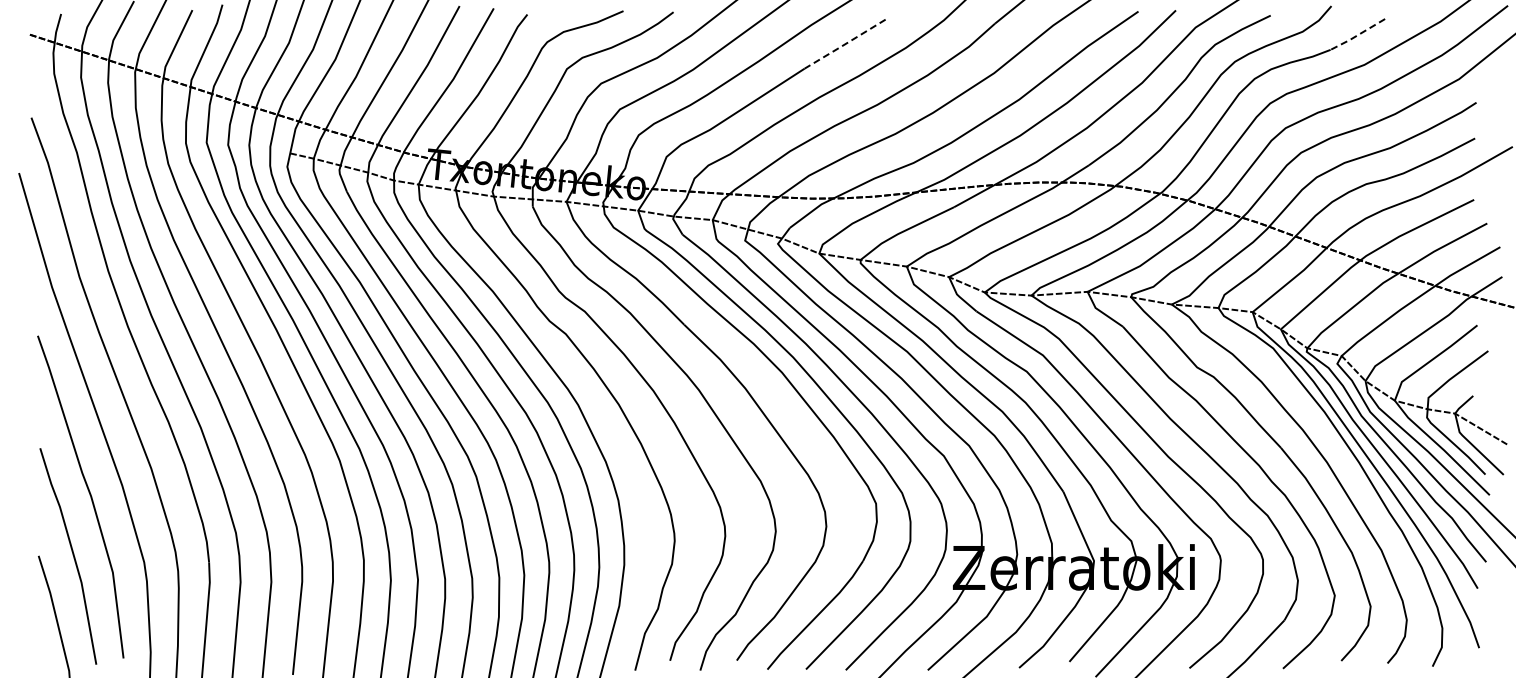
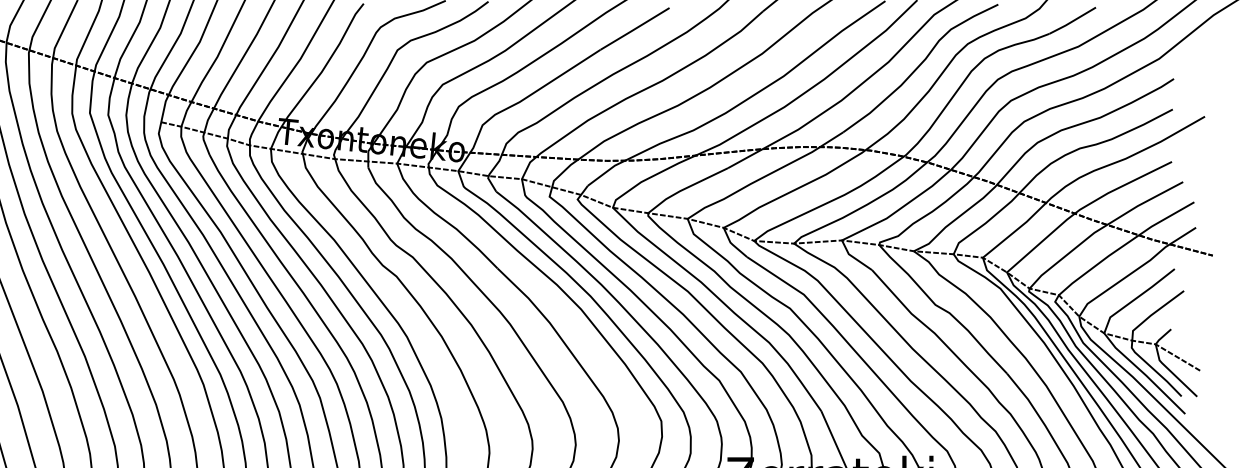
line: (1357, 35) -> (1072, 21), dashed -> solid
line: (844, 44) -> (634, 29), dashed -> solid

